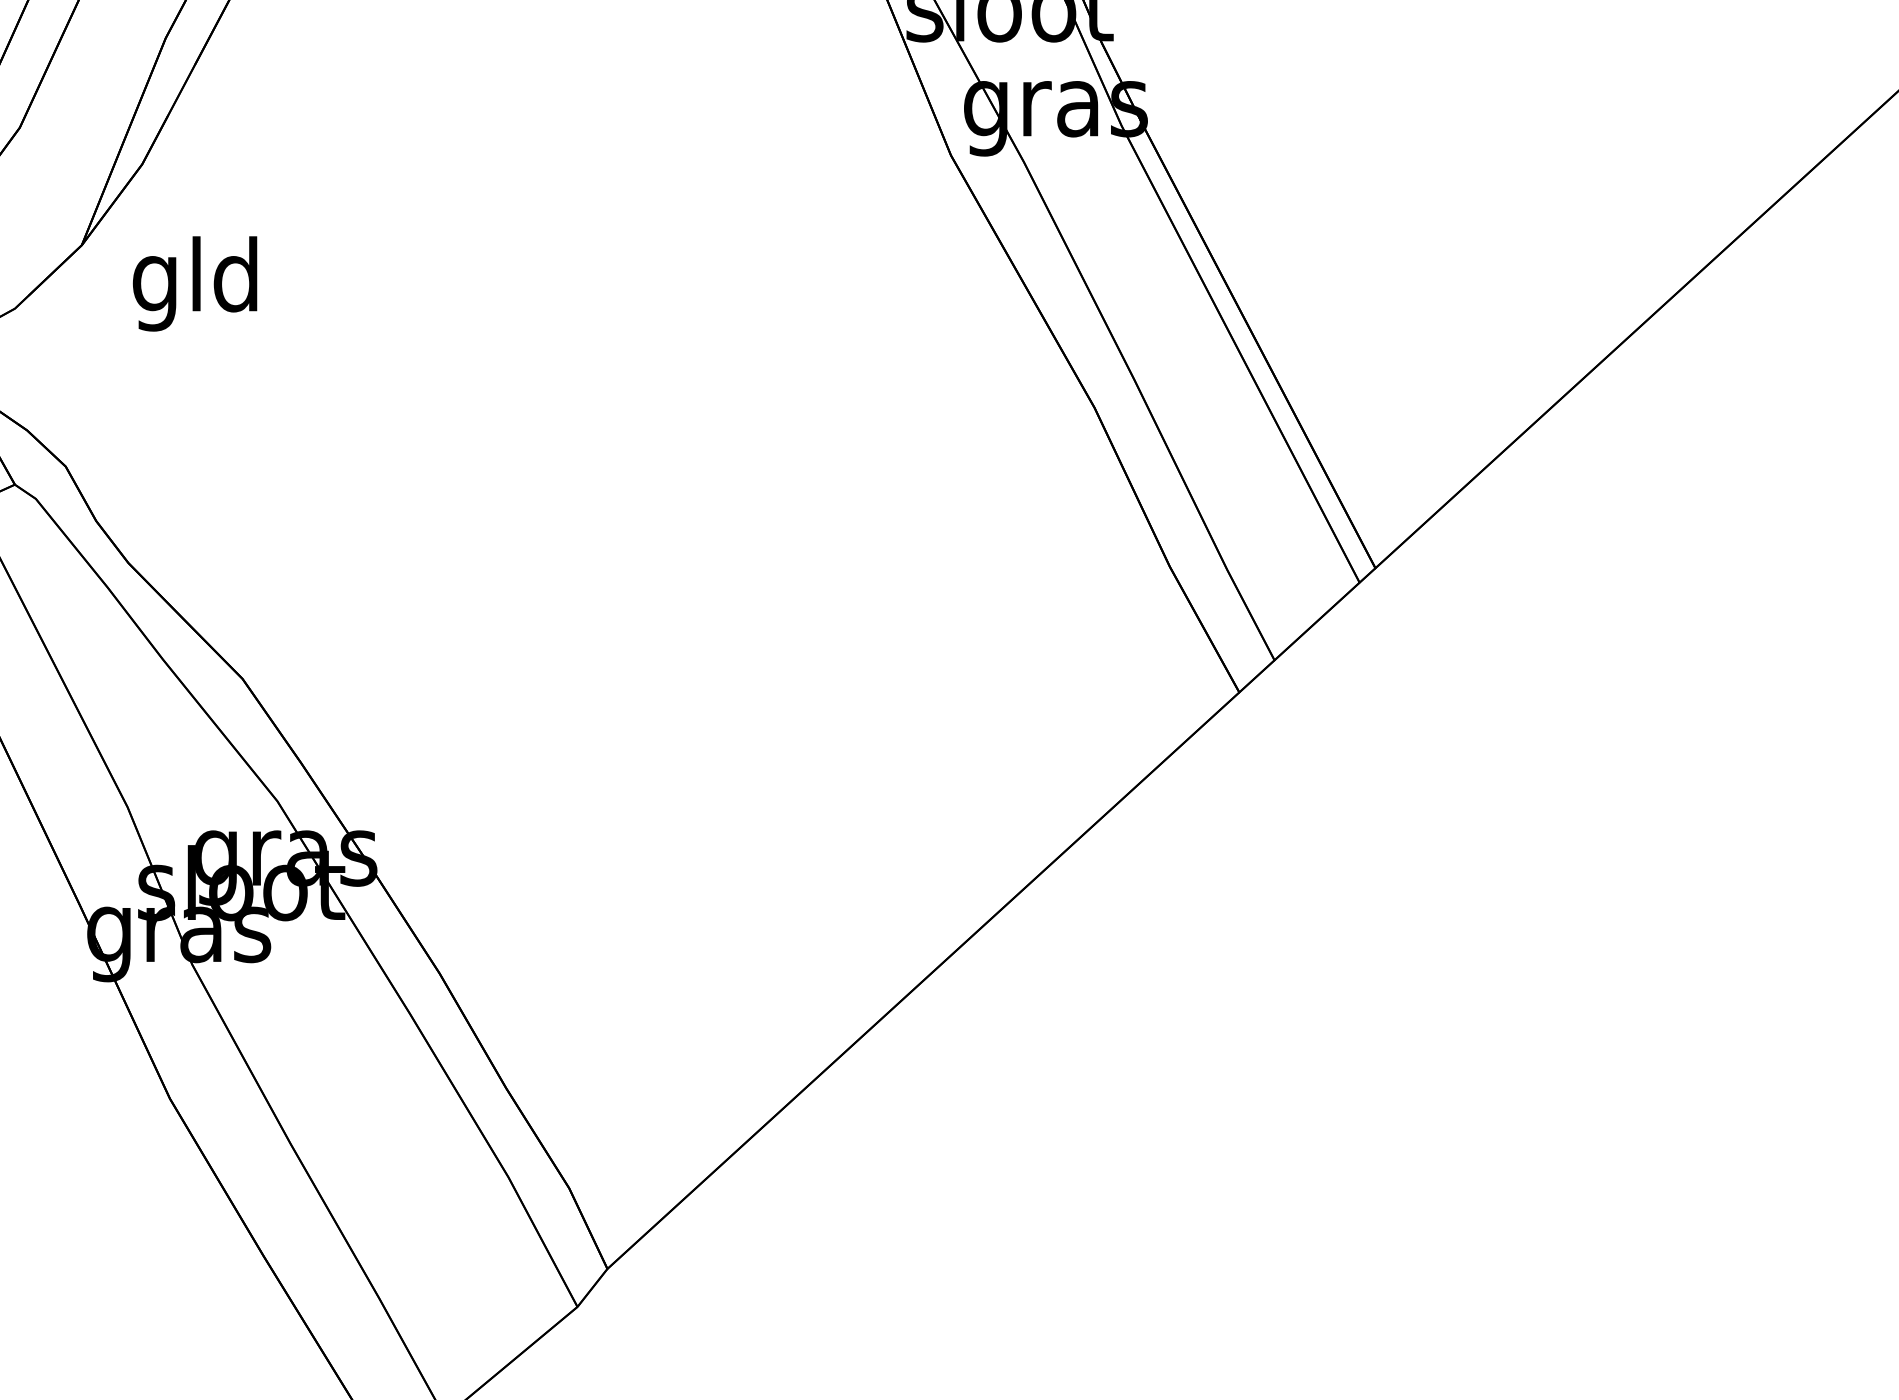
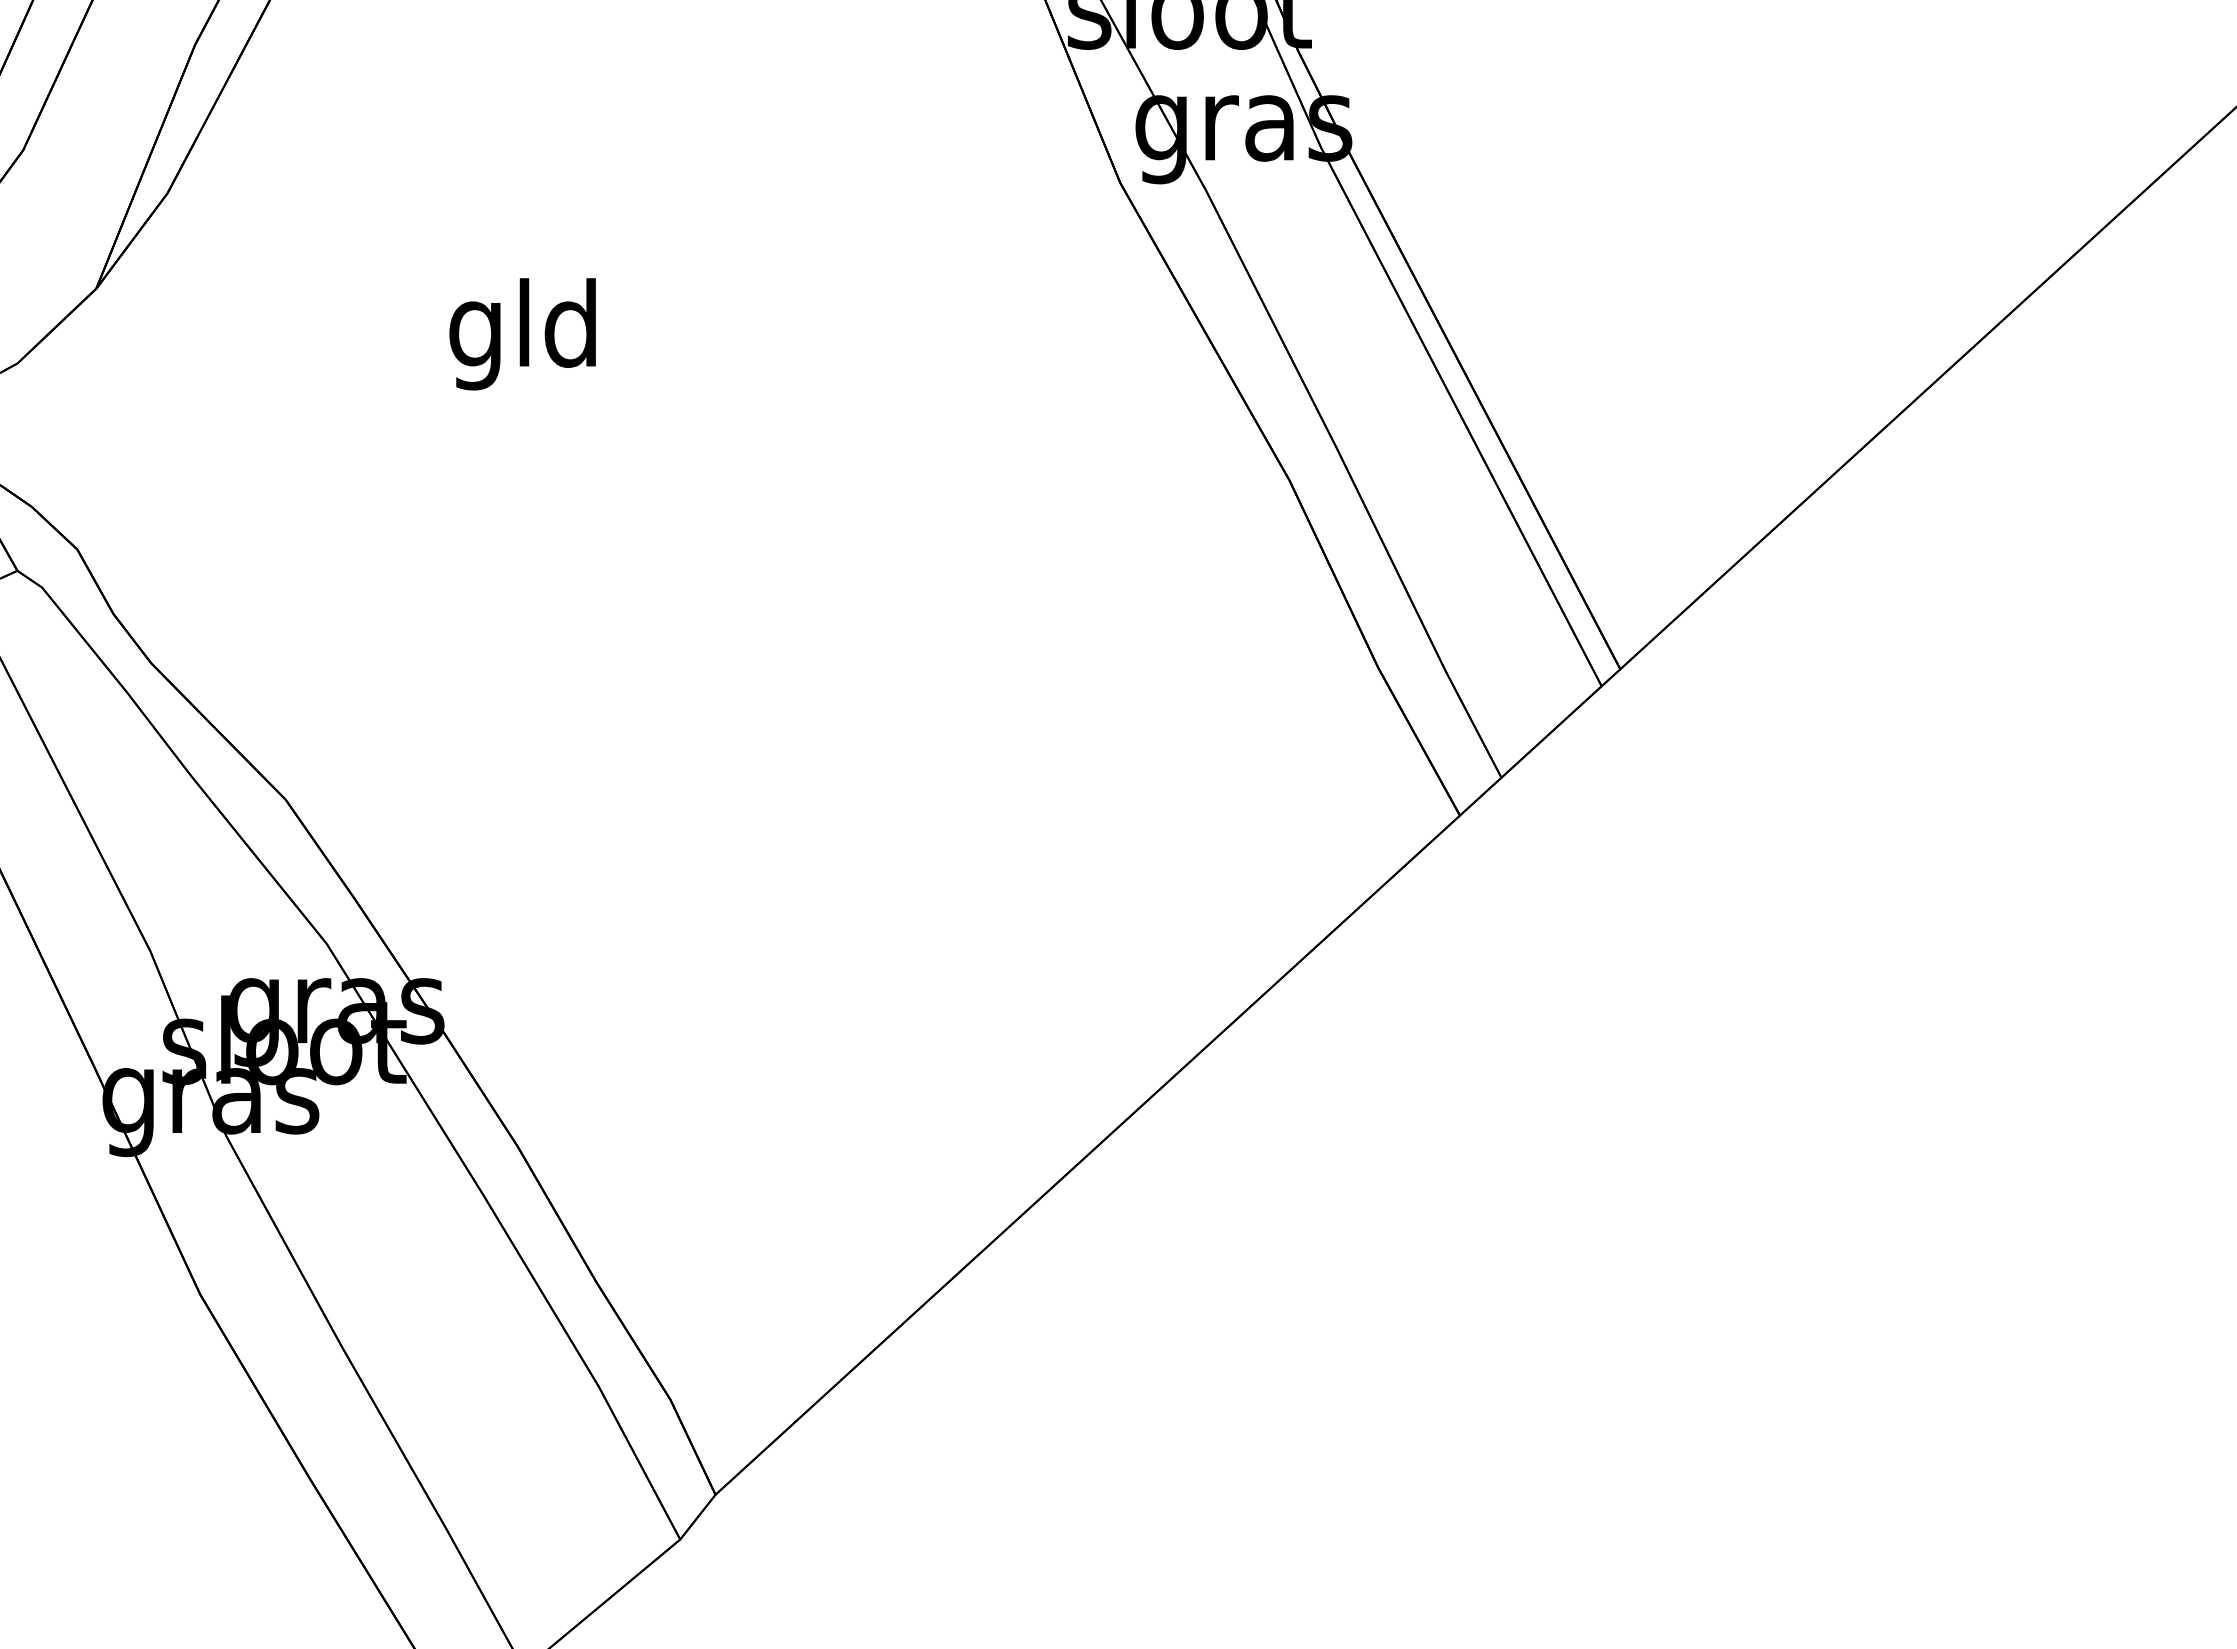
text: (194, 284) -> (522, 334), moved

